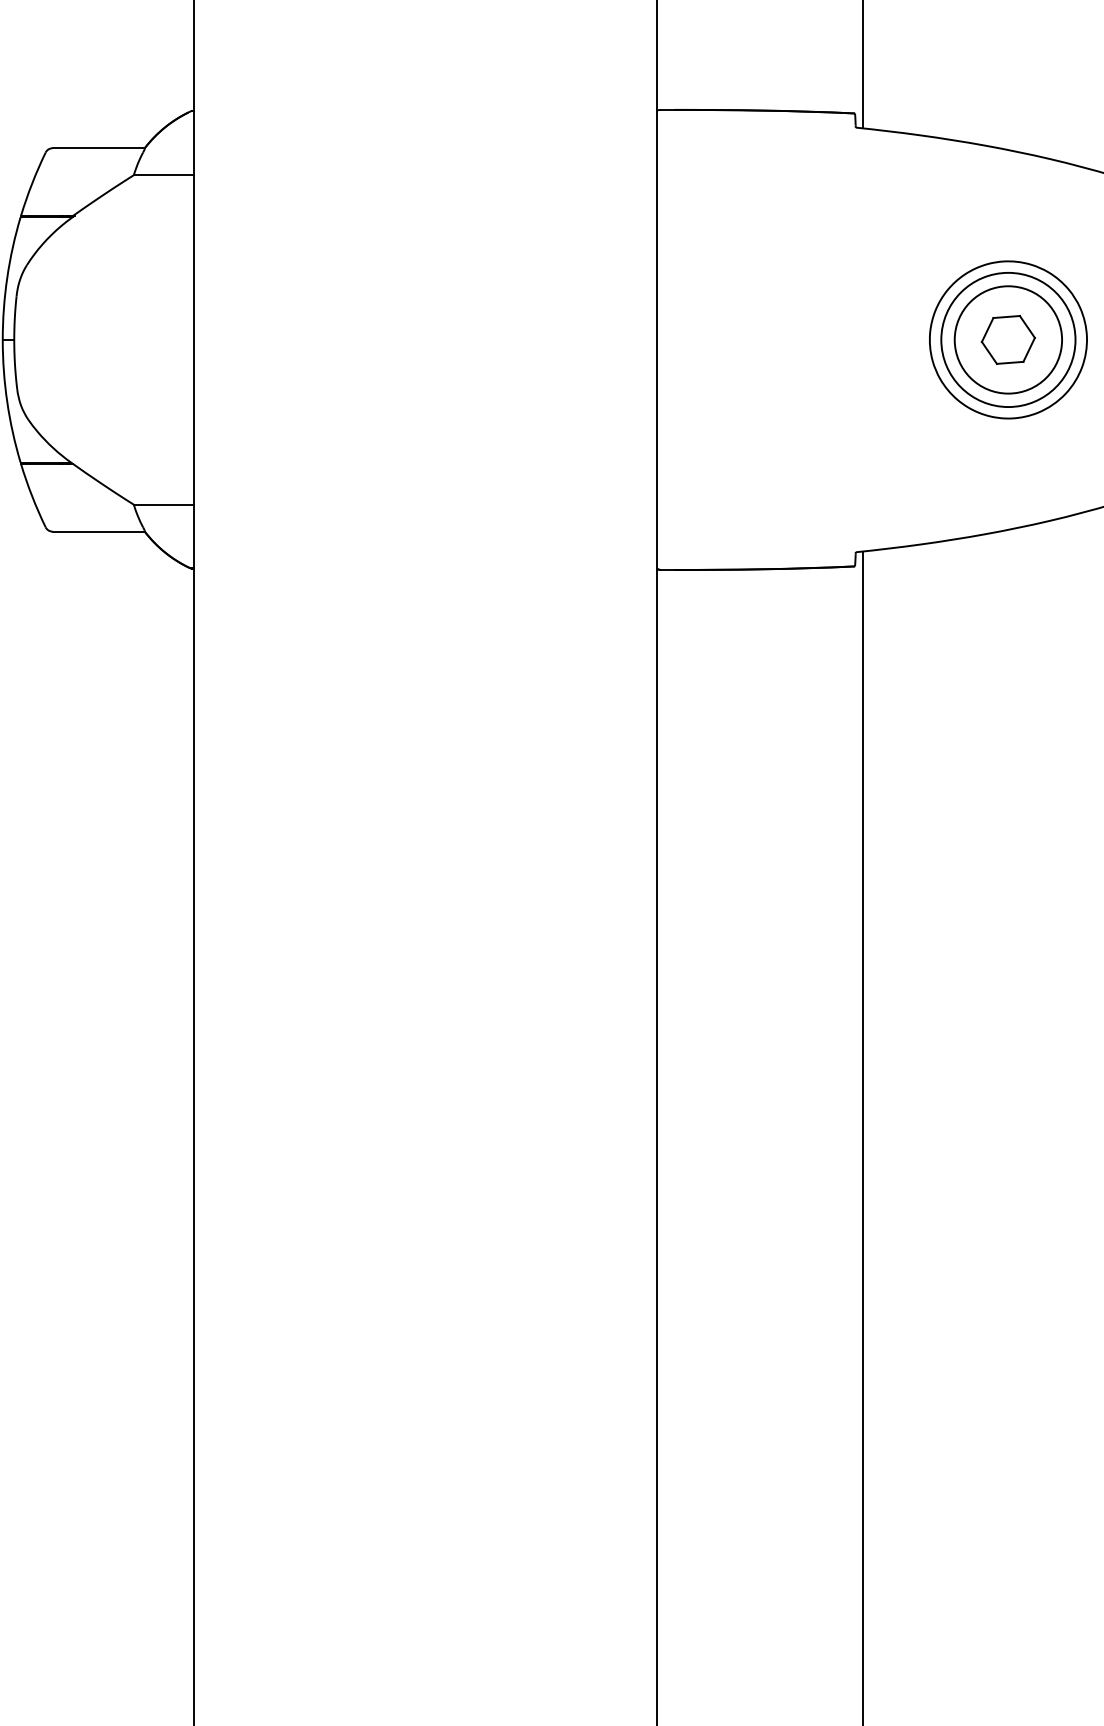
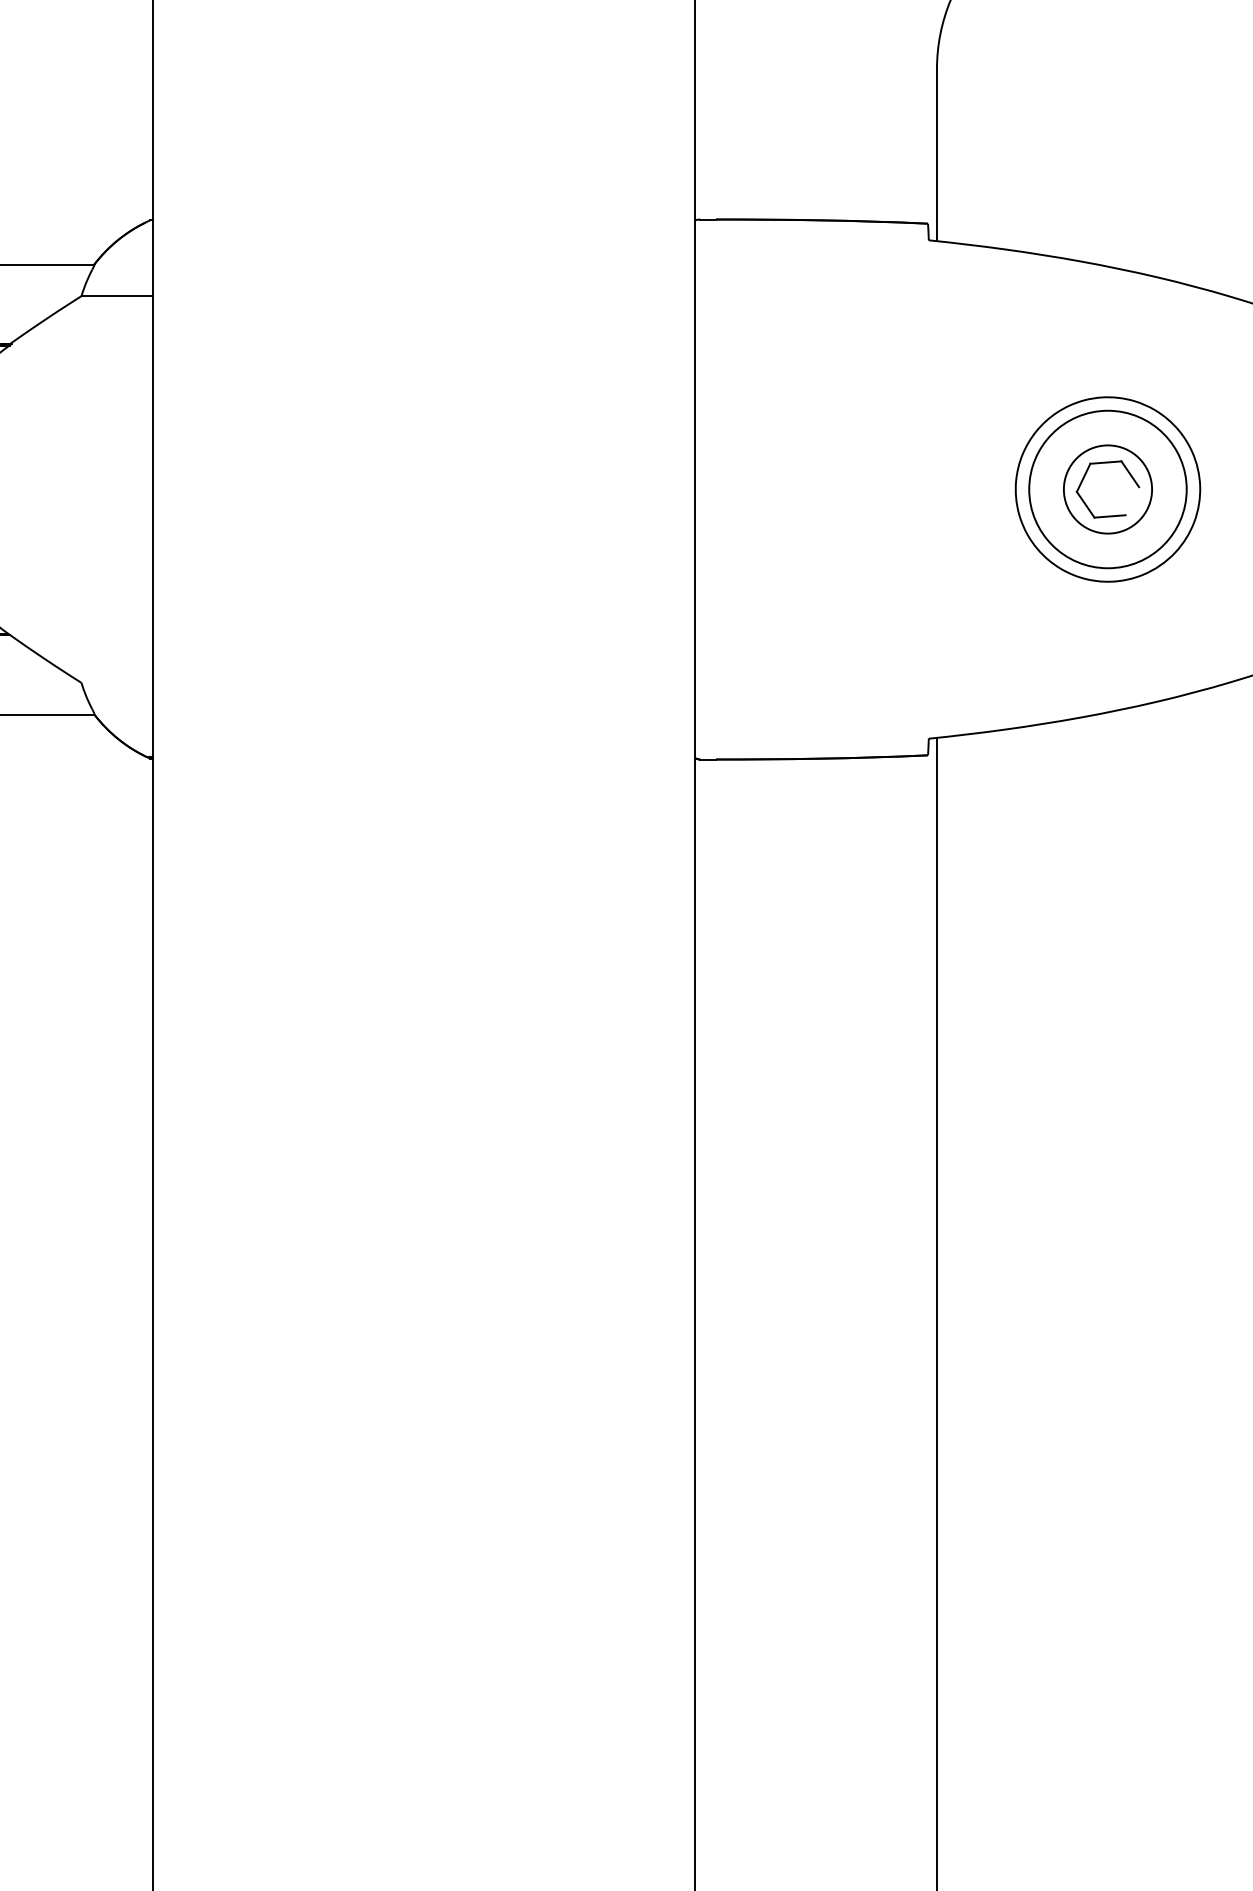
circle: (1008, 339) -> (1108, 488), size x0.7
line: (1028, 349) -> (1131, 500), removed
line: (163, 504) -> (116, 682), removed

